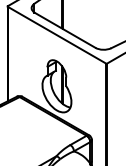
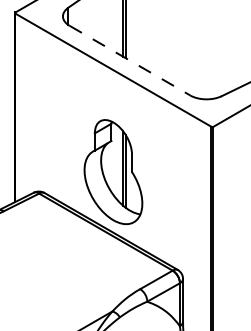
line: (65, 30) -> (130, 60), solid -> dashed

